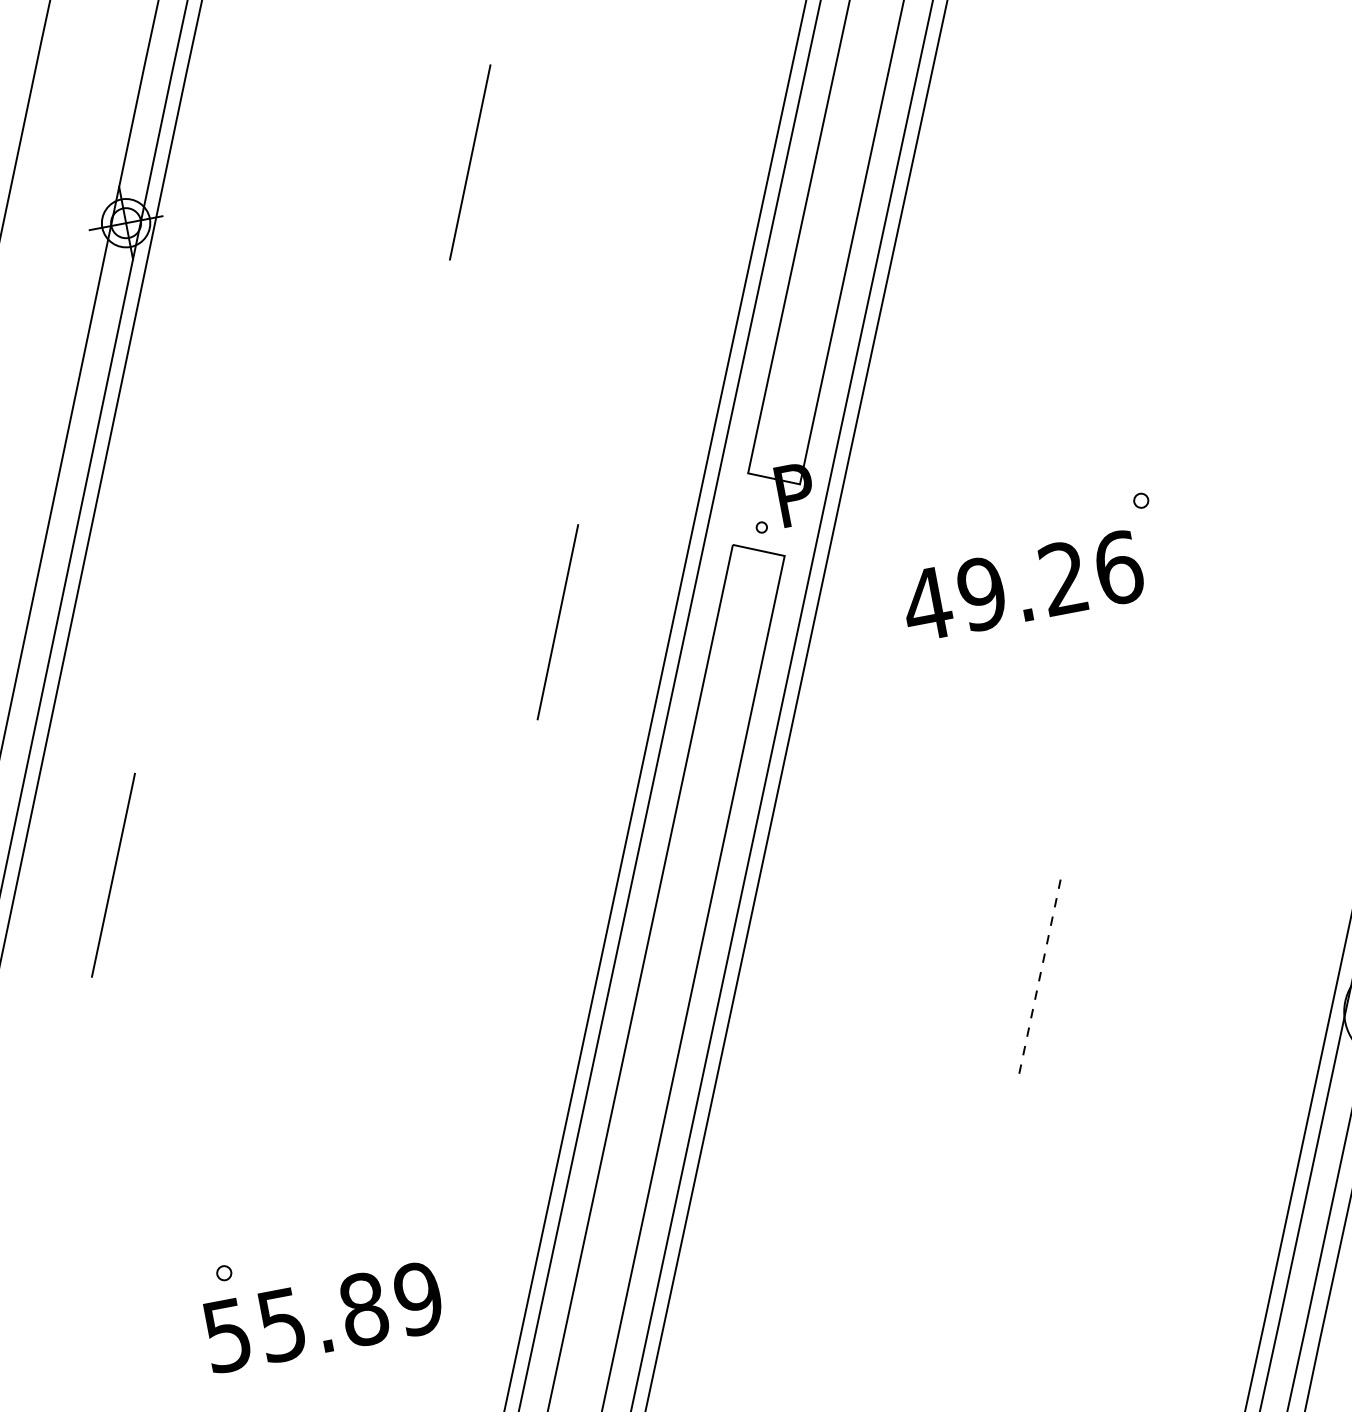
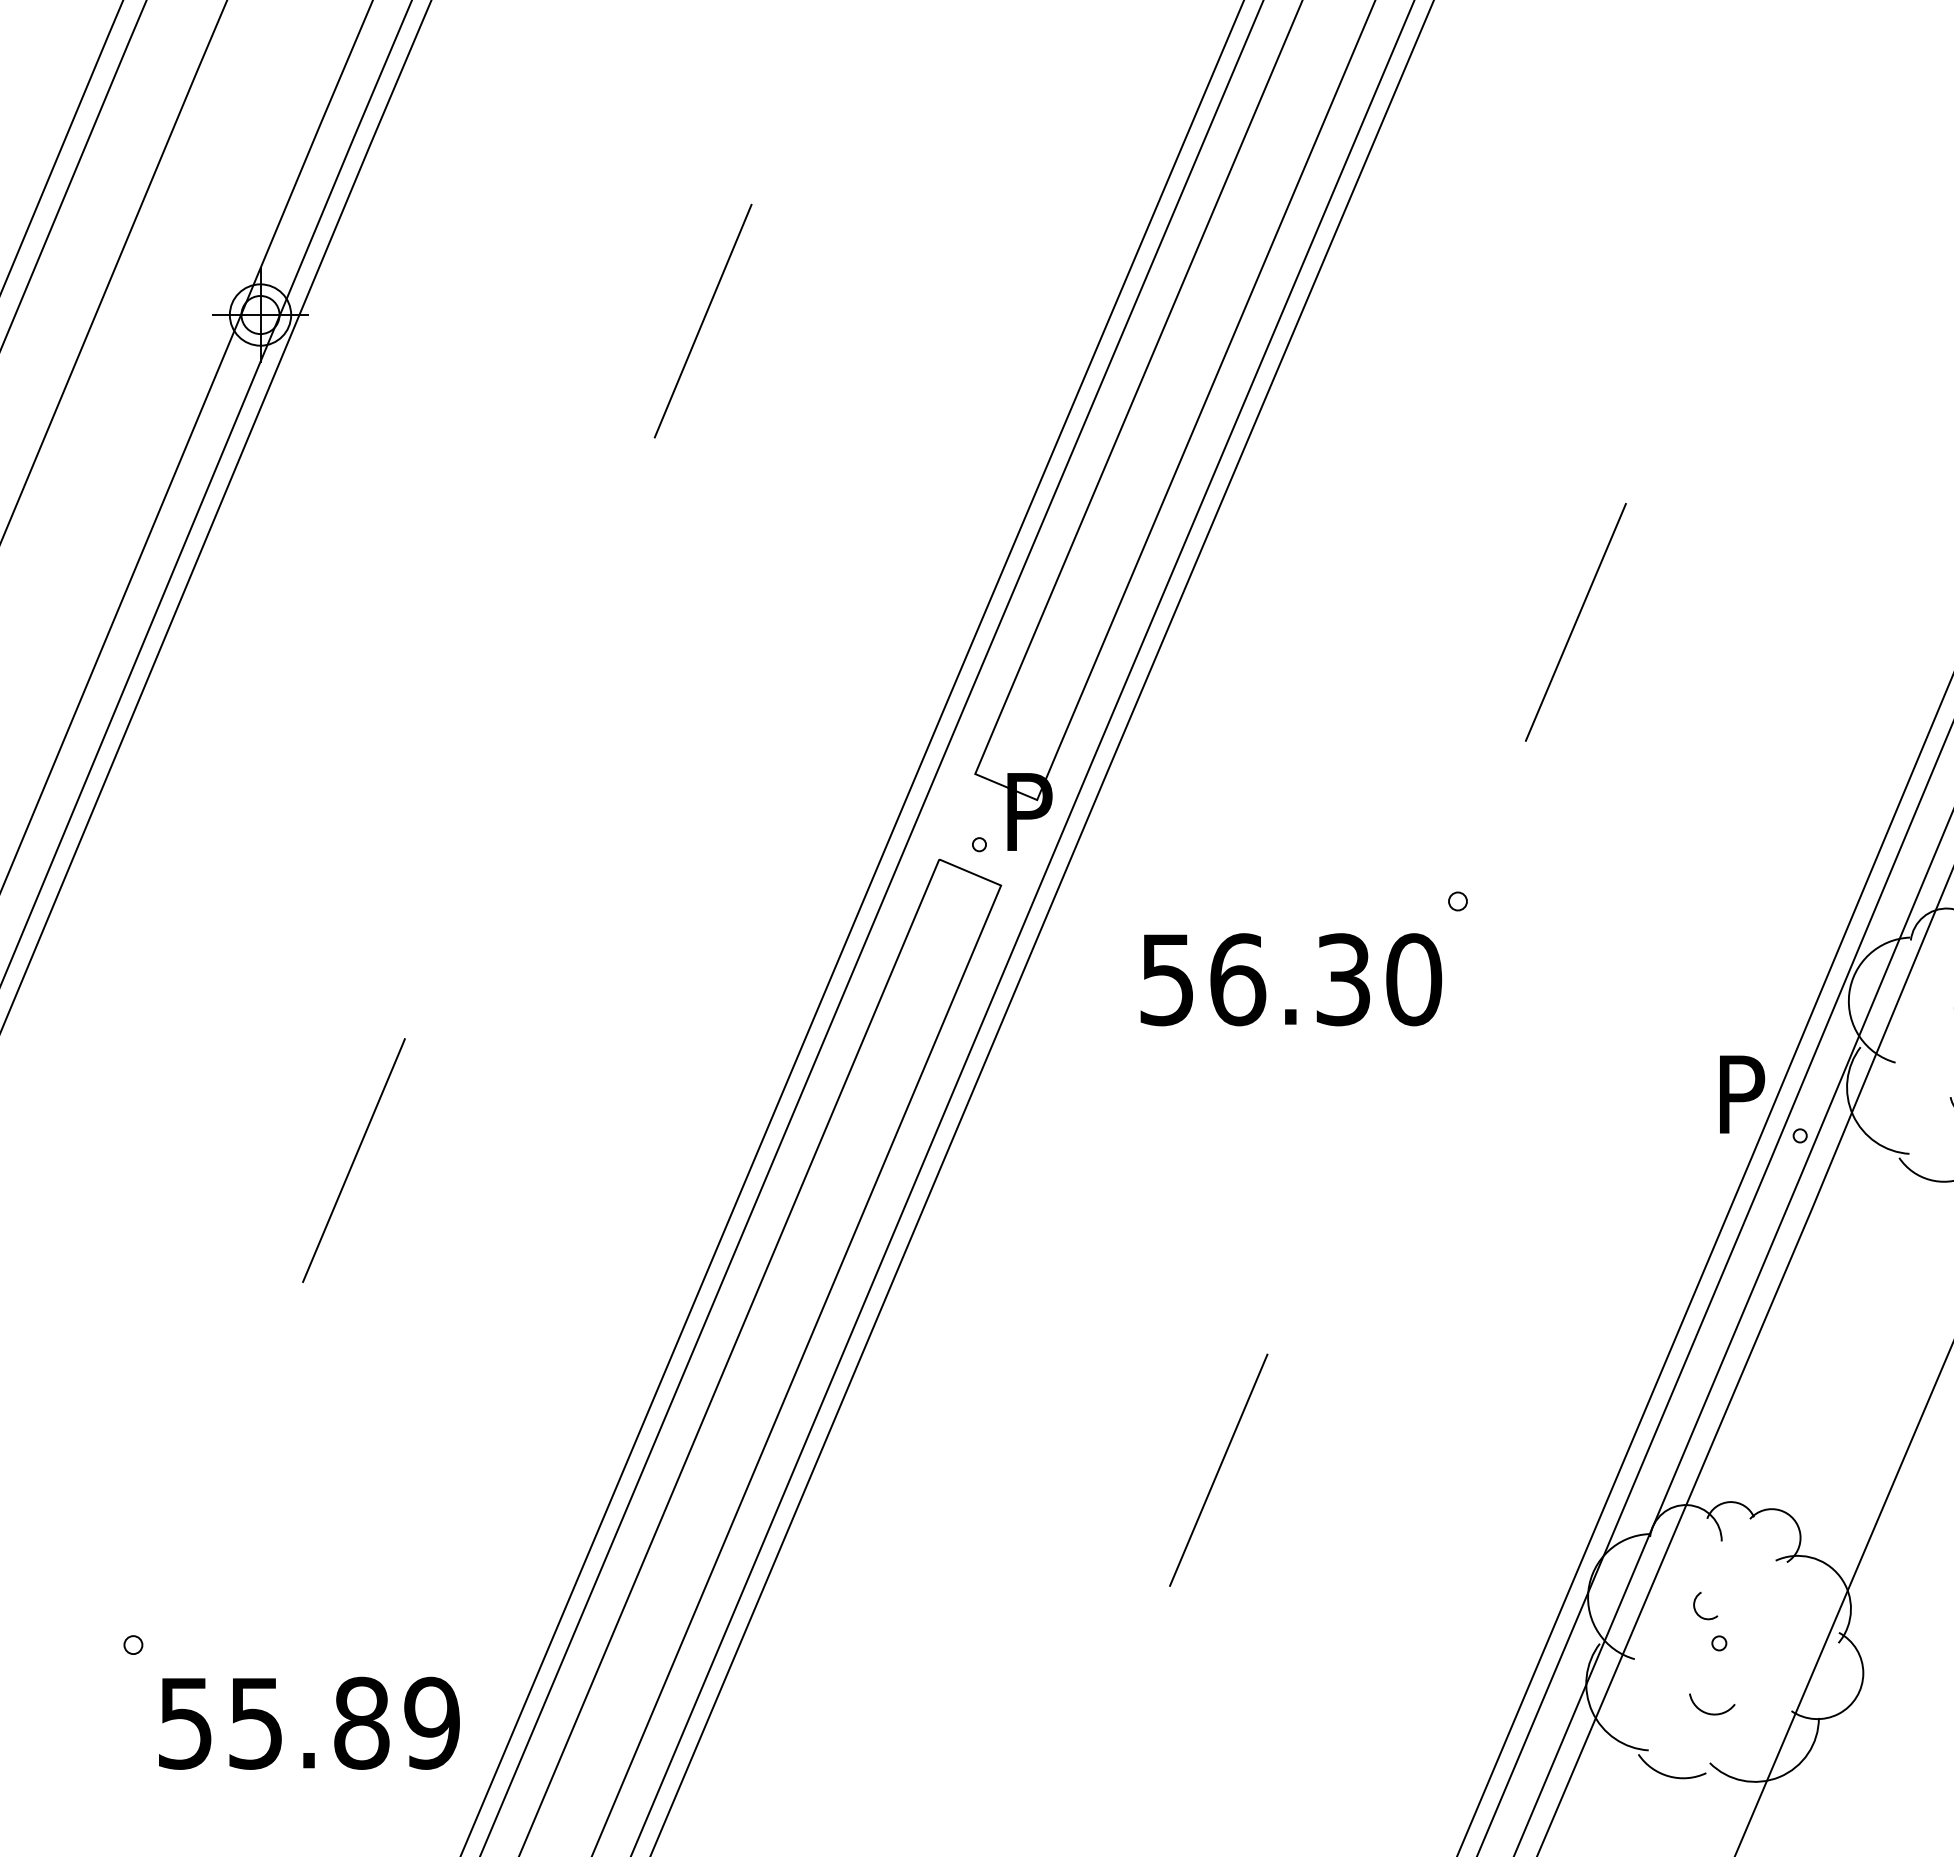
line: (1191, 267) -> (1575, 622), added
text: (1022, 586) -> (1289, 979), 49.26 -> 56.30
line: (557, 621) -> (702, 913), removed
line: (113, 875) -> (353, 1160), moved
line: (1039, 977) -> (1218, 1470), dashed -> solid
text: (323, 1316) -> (309, 1722), moved

